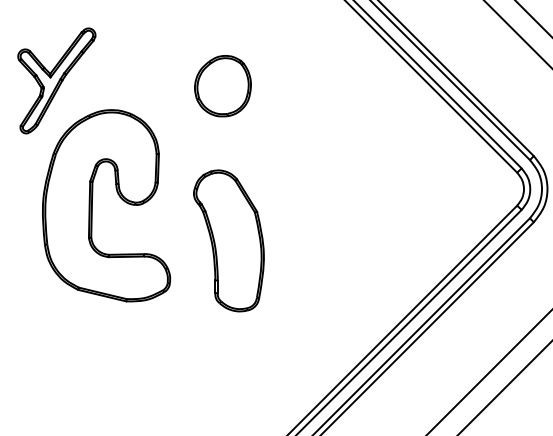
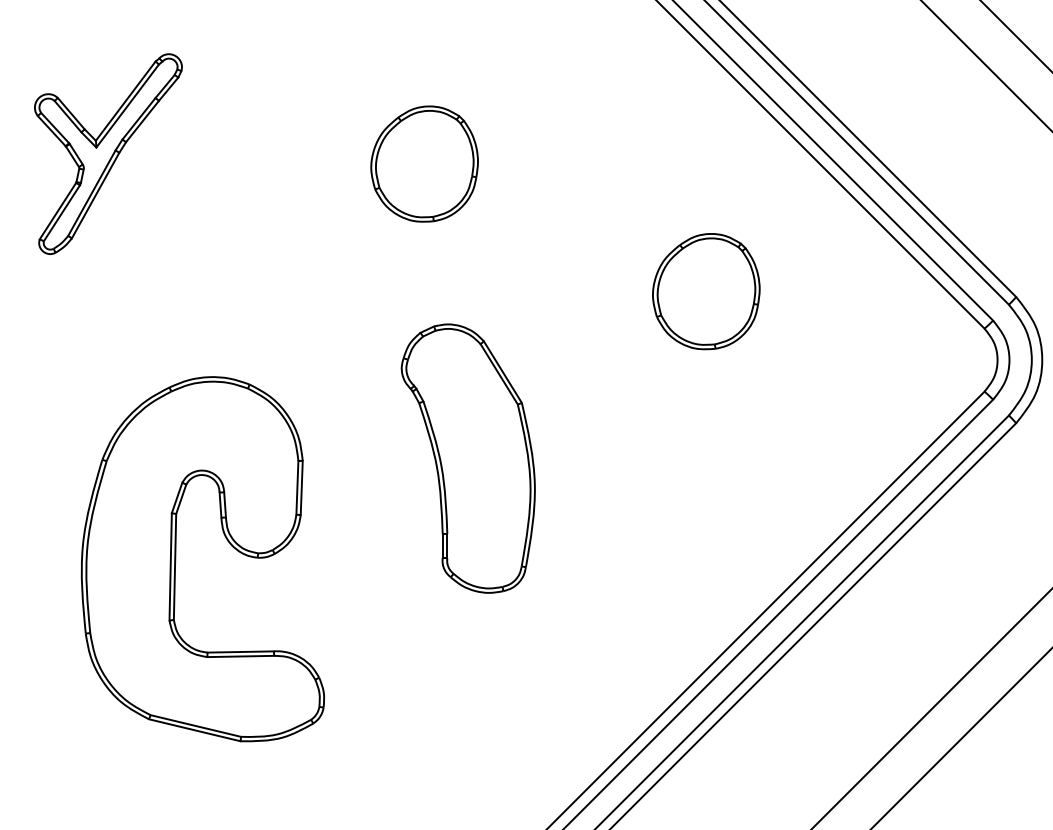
part: (370, 153) -> (705, 292), added
part: (92, 205) -> (176, 558), moved
part: (228, 240) -> (467, 457), moved

